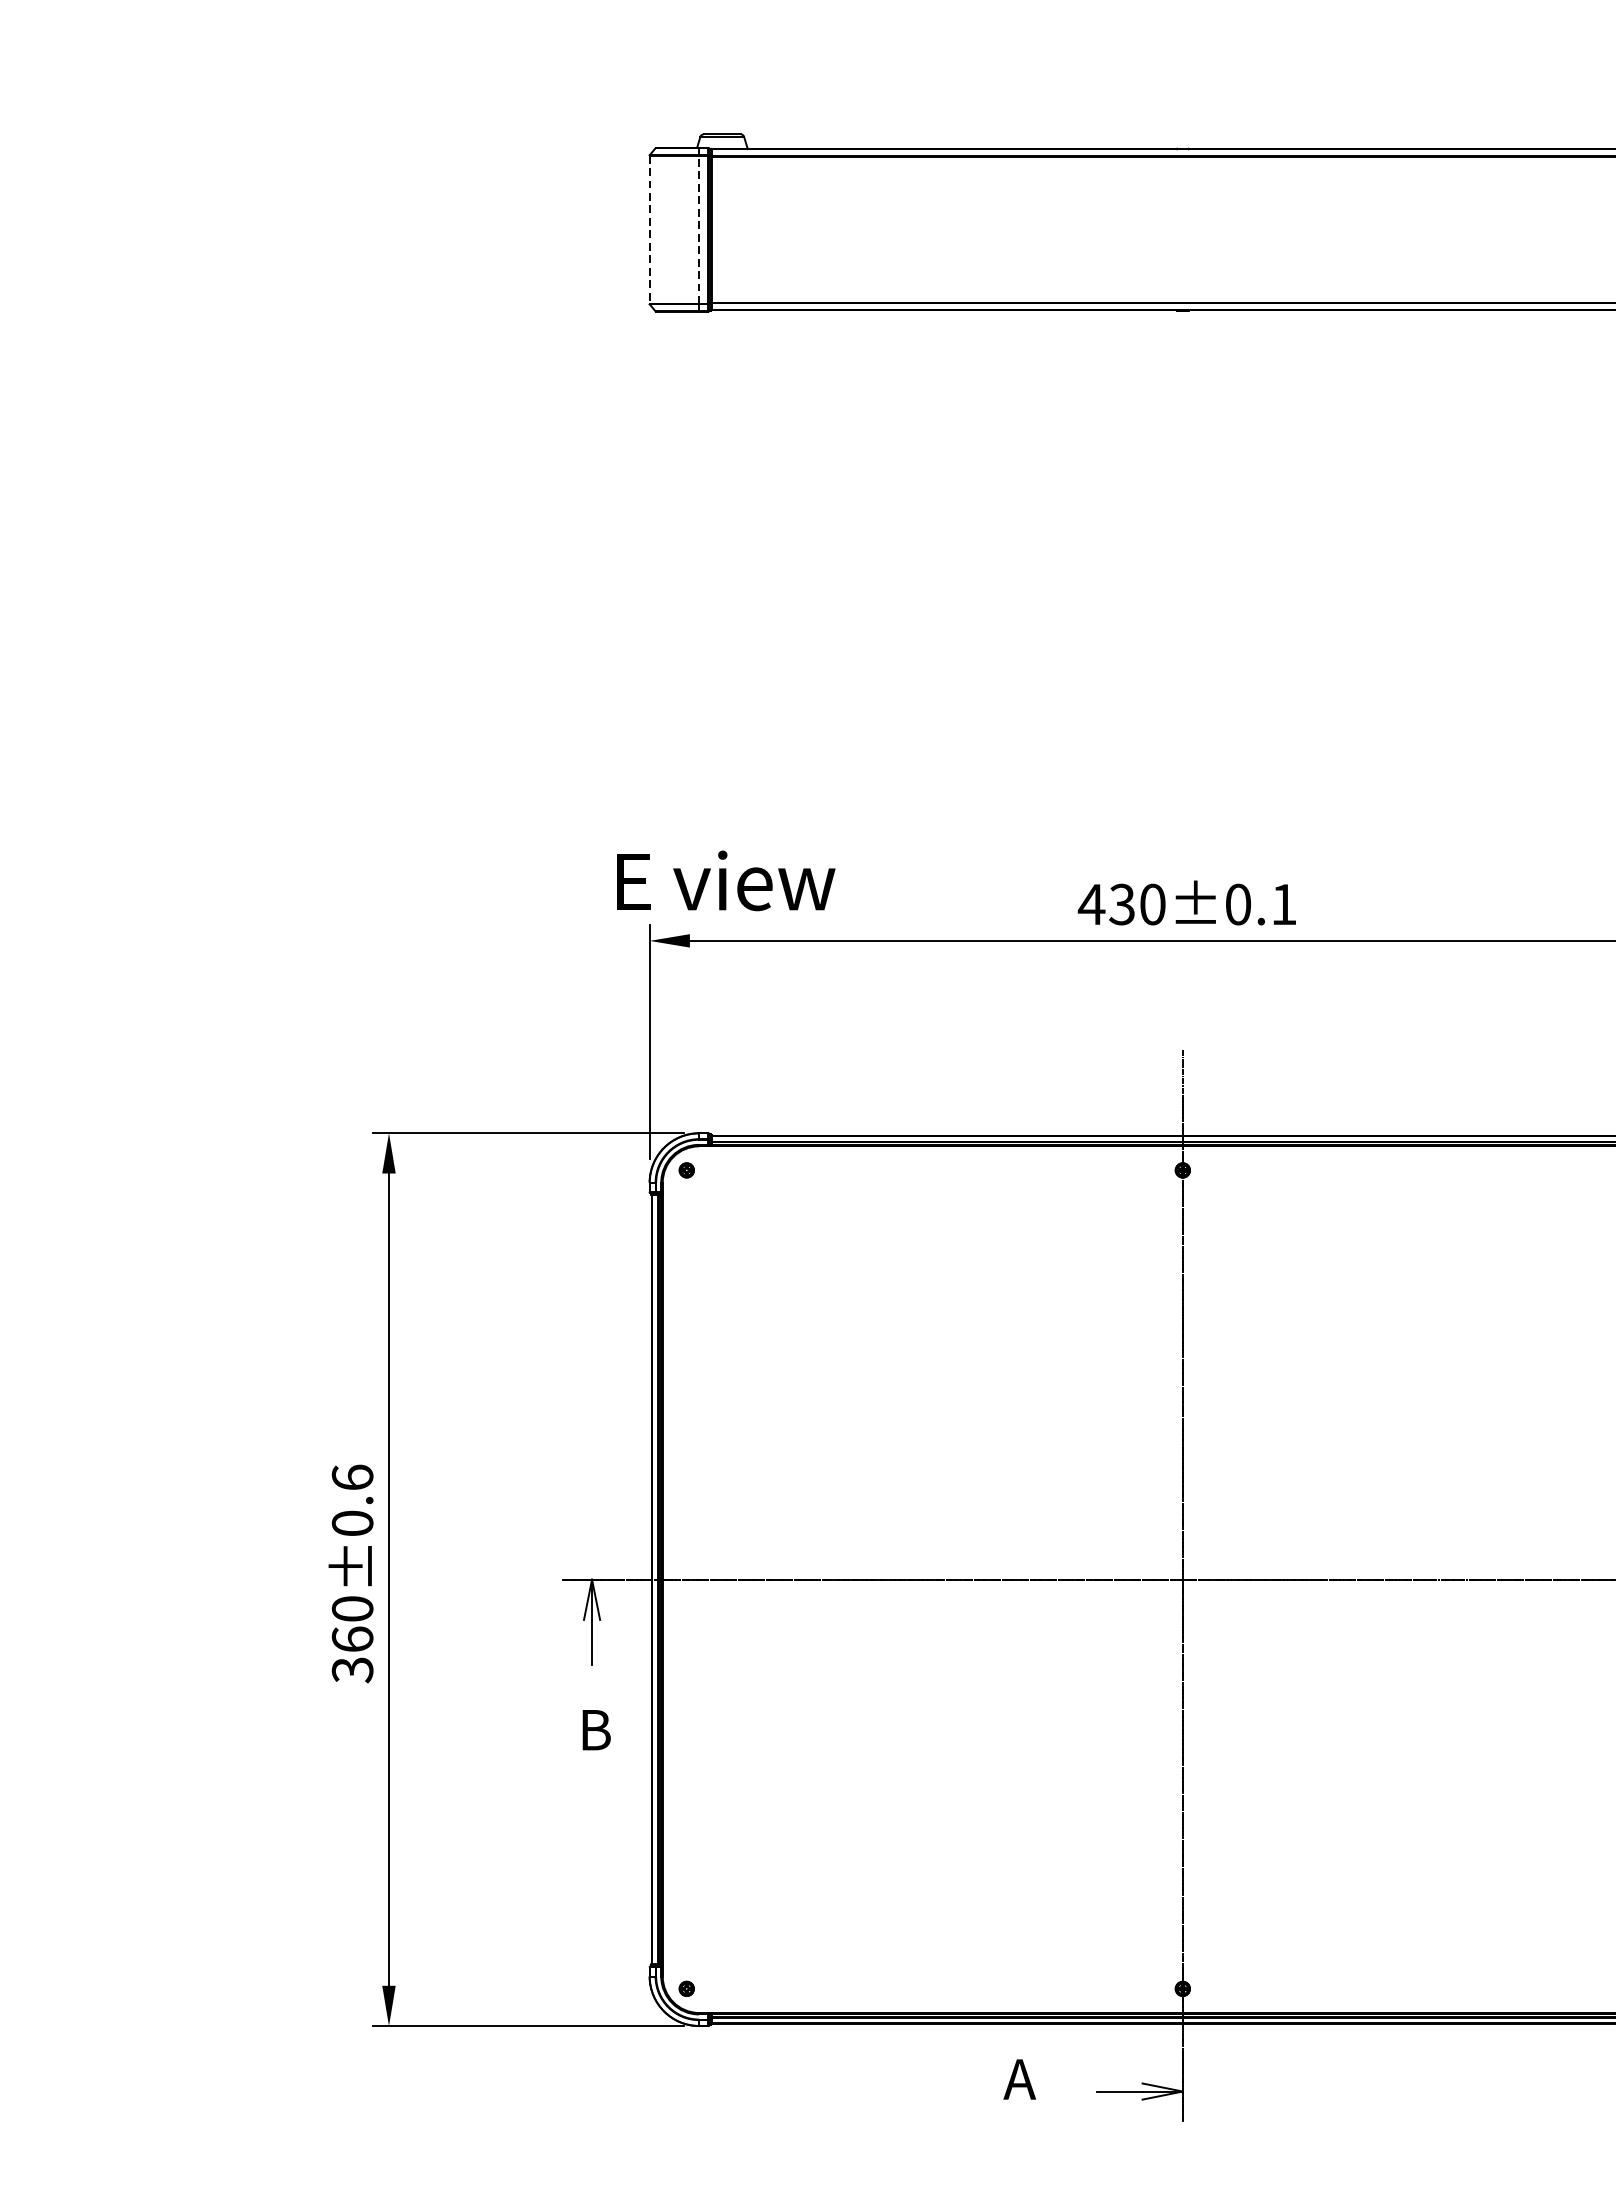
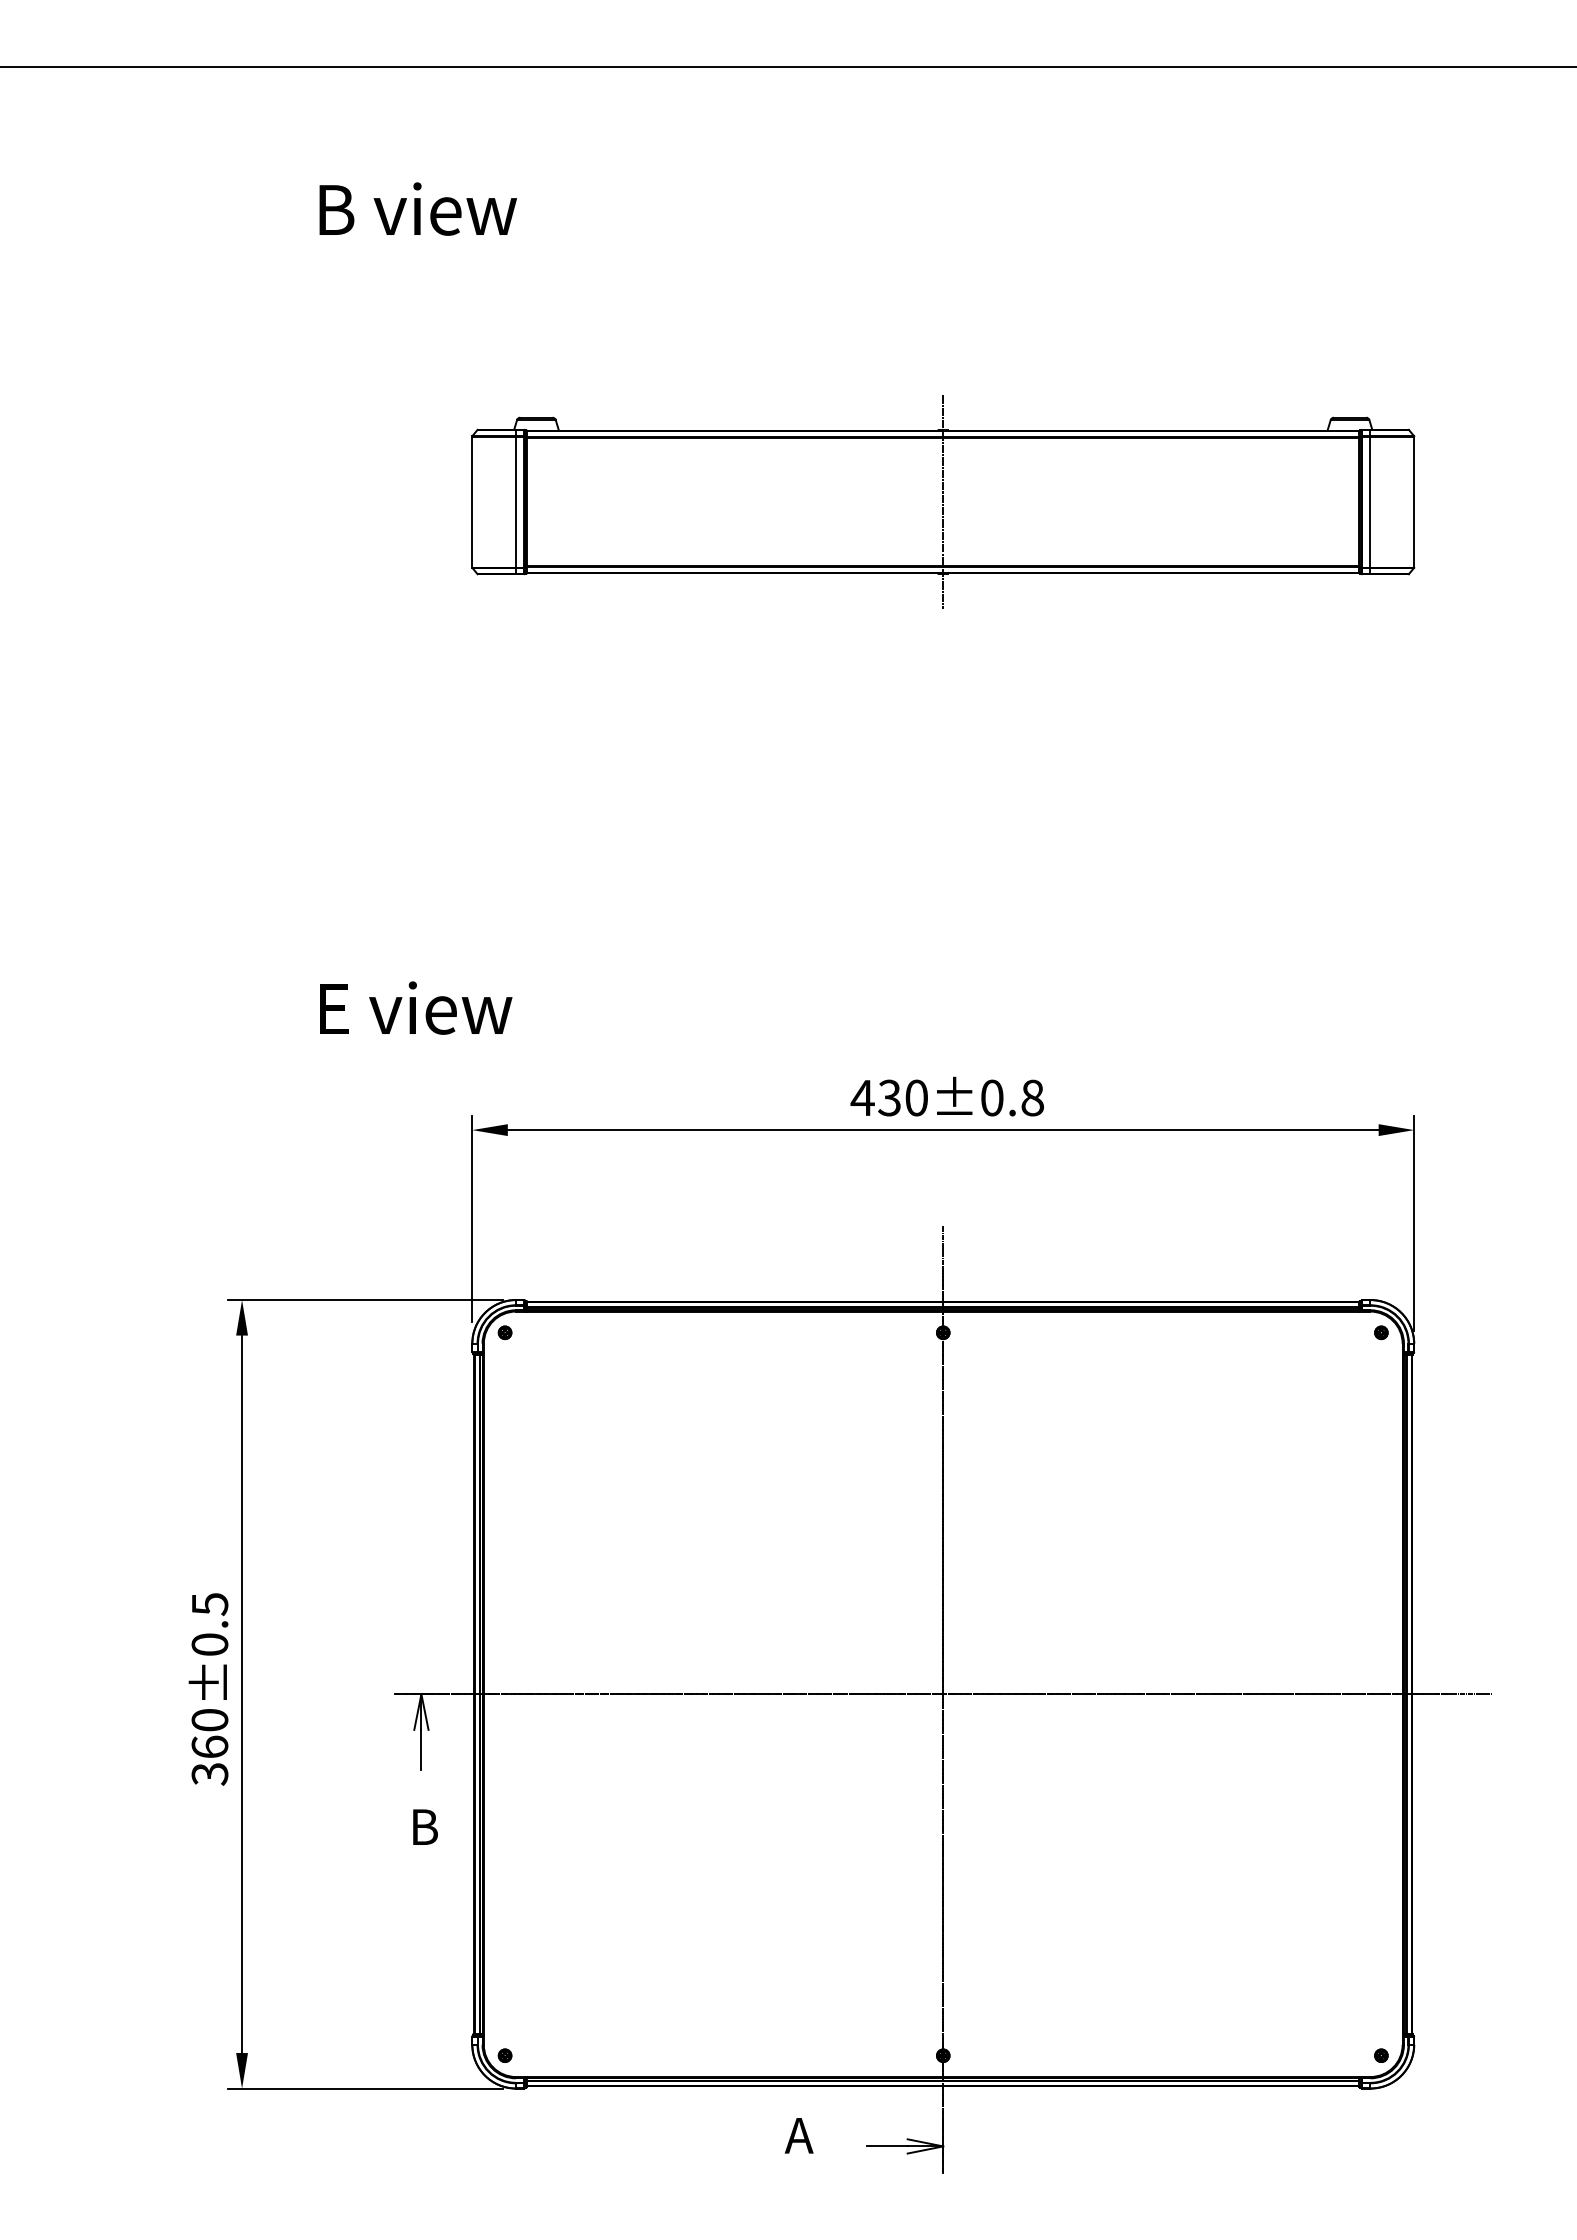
line: (699, 229) -> (516, 501), dashed -> solid
line: (1183, 229) -> (943, 501), added
line: (649, 230) -> (472, 502), dashed -> solid
text: (726, 880) -> (416, 1007), moved
text: (1283, 903) -> (1032, 1097), 430±0.1 -> 430±0.8
text: (352, 1477) -> (209, 1604), 360±0.6 -> 360±0.5

